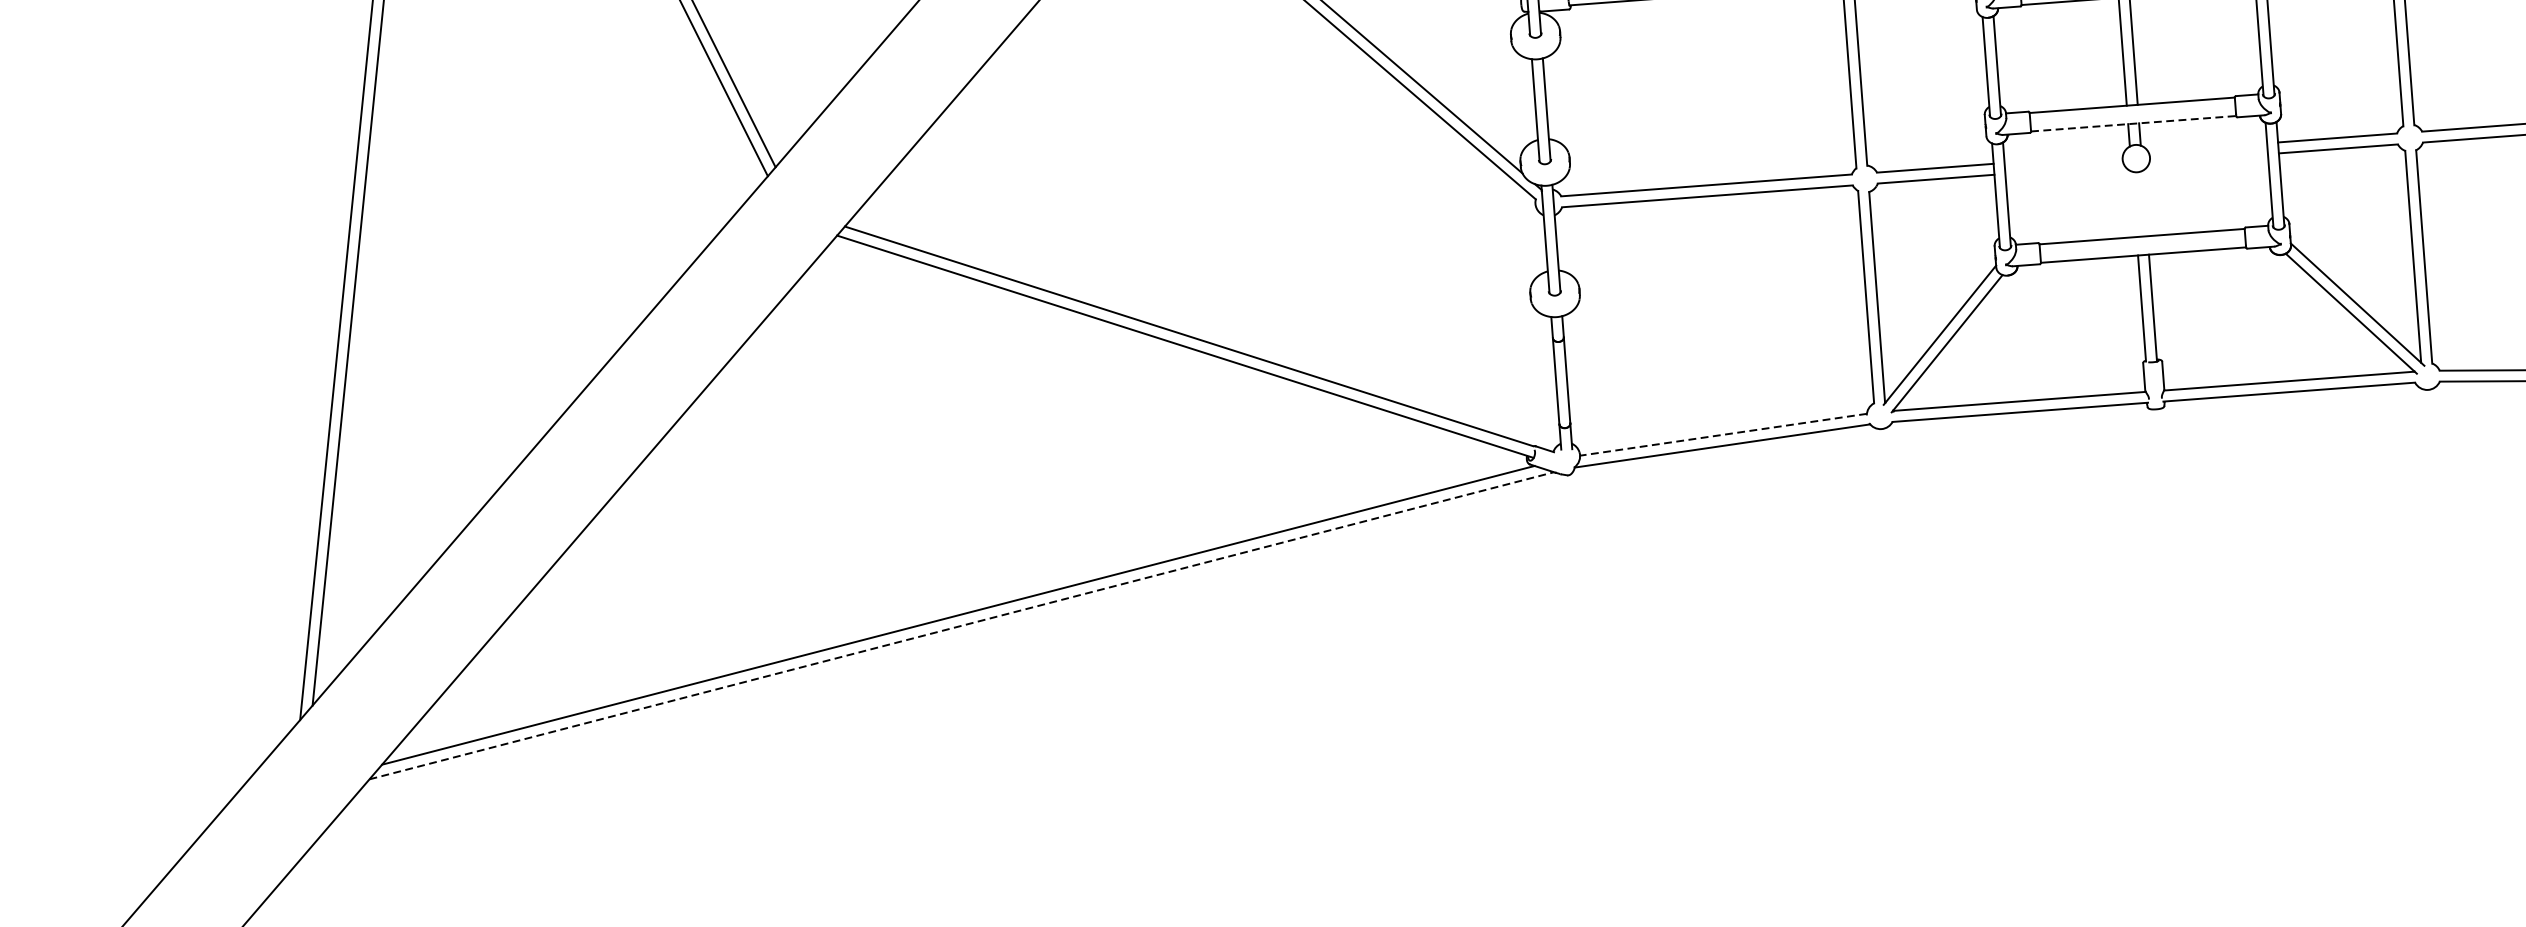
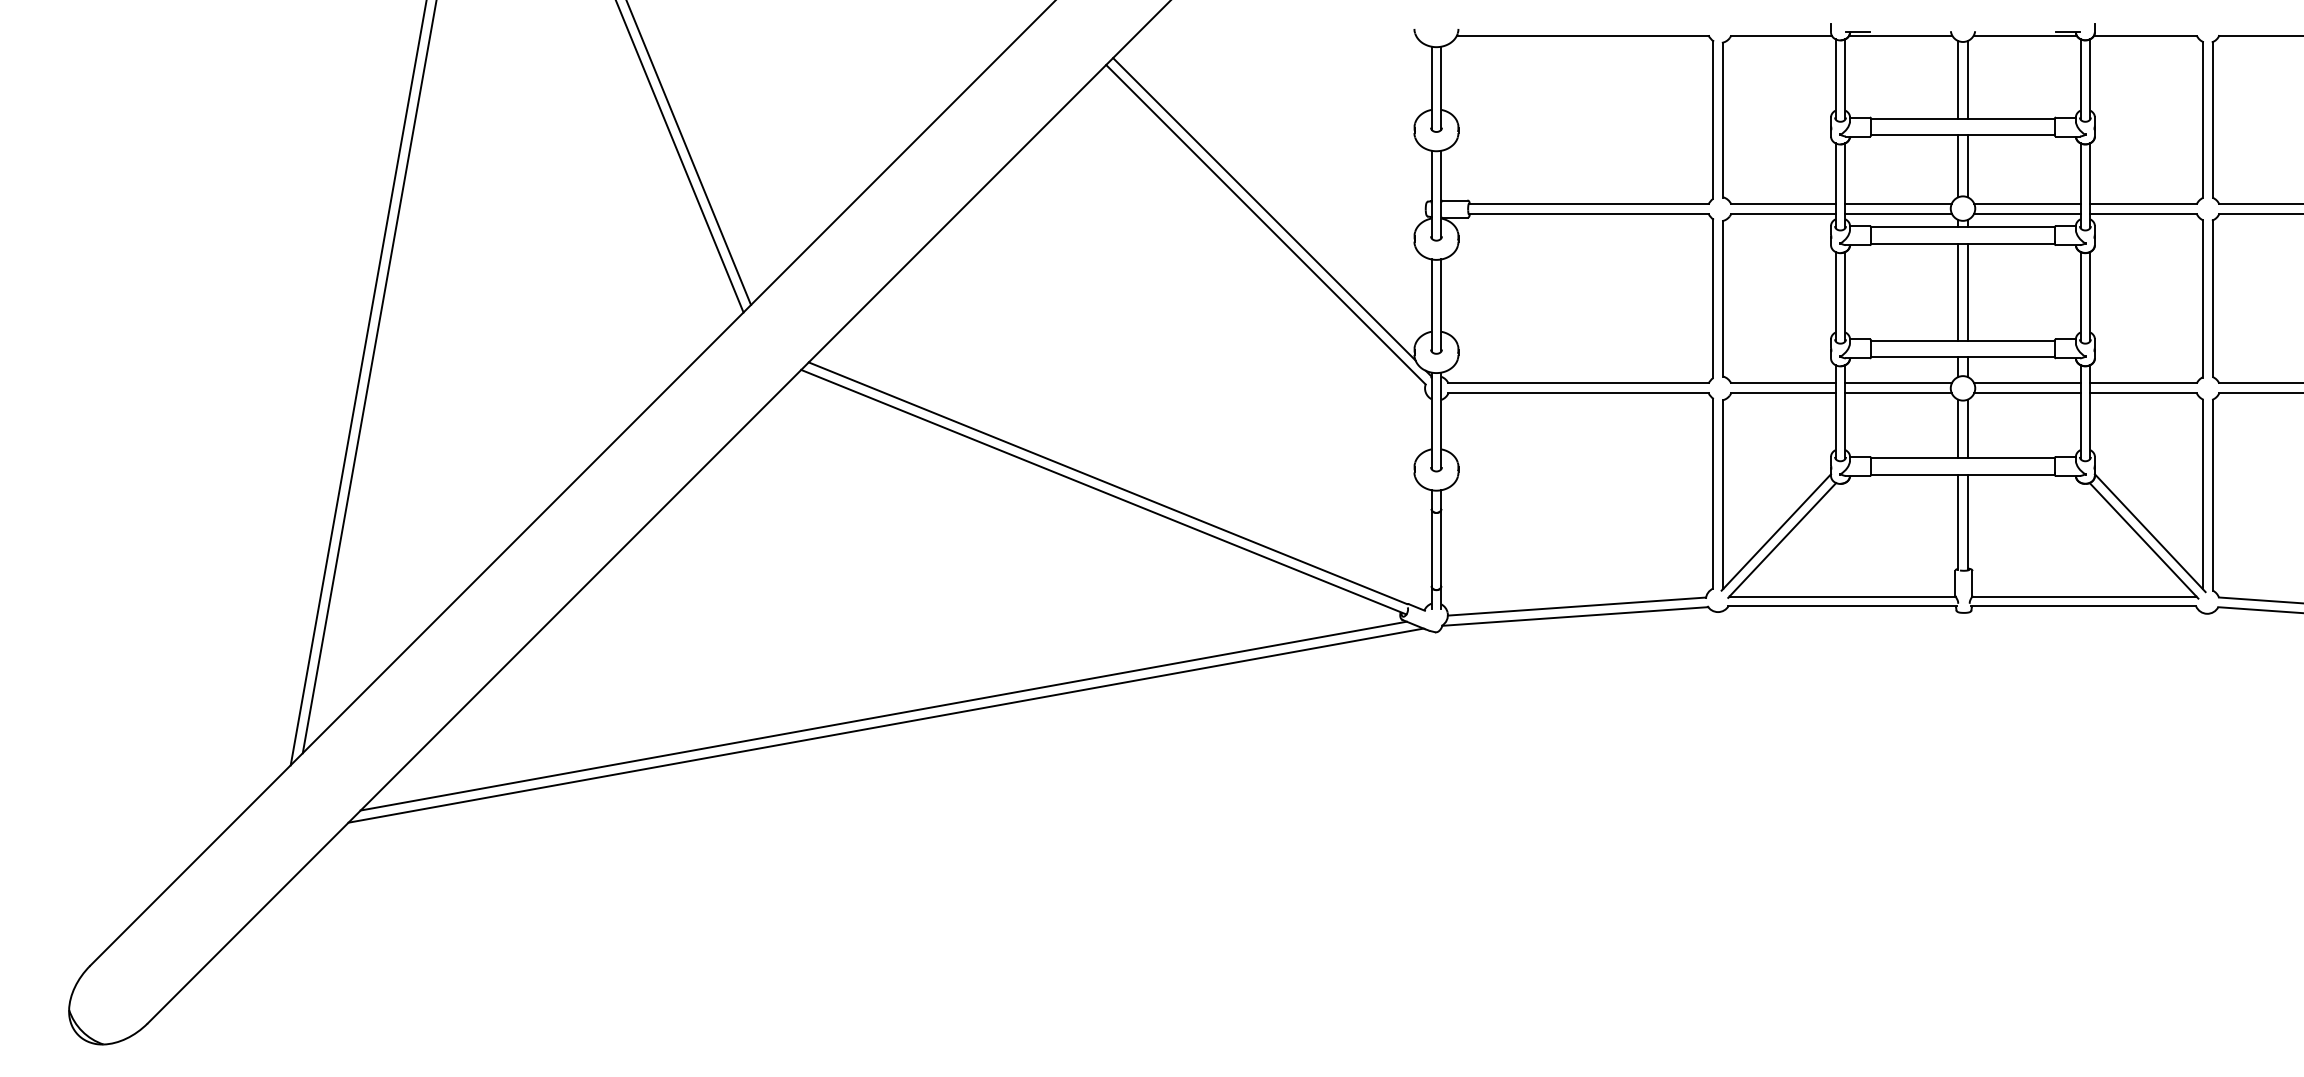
line: (2133, 124) -> (1962, 357), dashed -> solid
line: (2207, 147) -> (2027, 383), added
line: (2063, 158) -> (1898, 383), added
line: (2208, 158) -> (2027, 393), added
line: (2064, 169) -> (1898, 393), added
line: (2134, 203) -> (1958, 428), added
line: (2144, 203) -> (1967, 428), added
line: (1722, 434) -> (1576, 606), dashed -> solid
line: (962, 625) -> (886, 725), dashed -> solid

